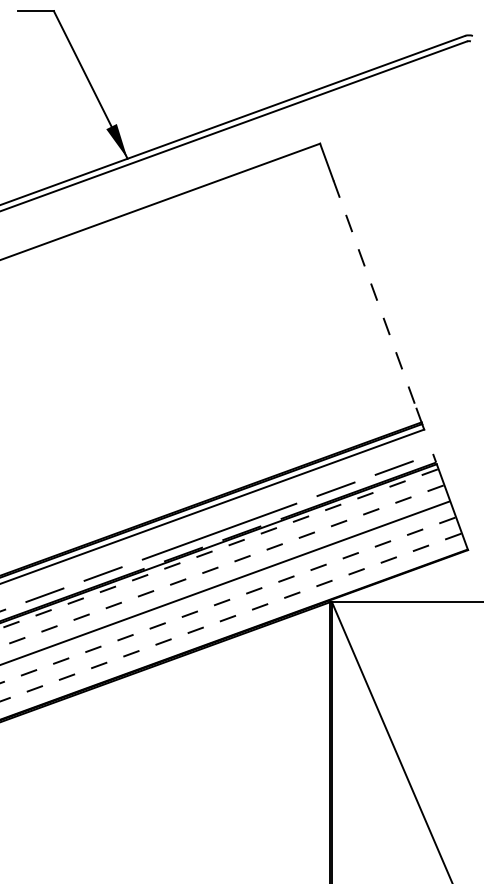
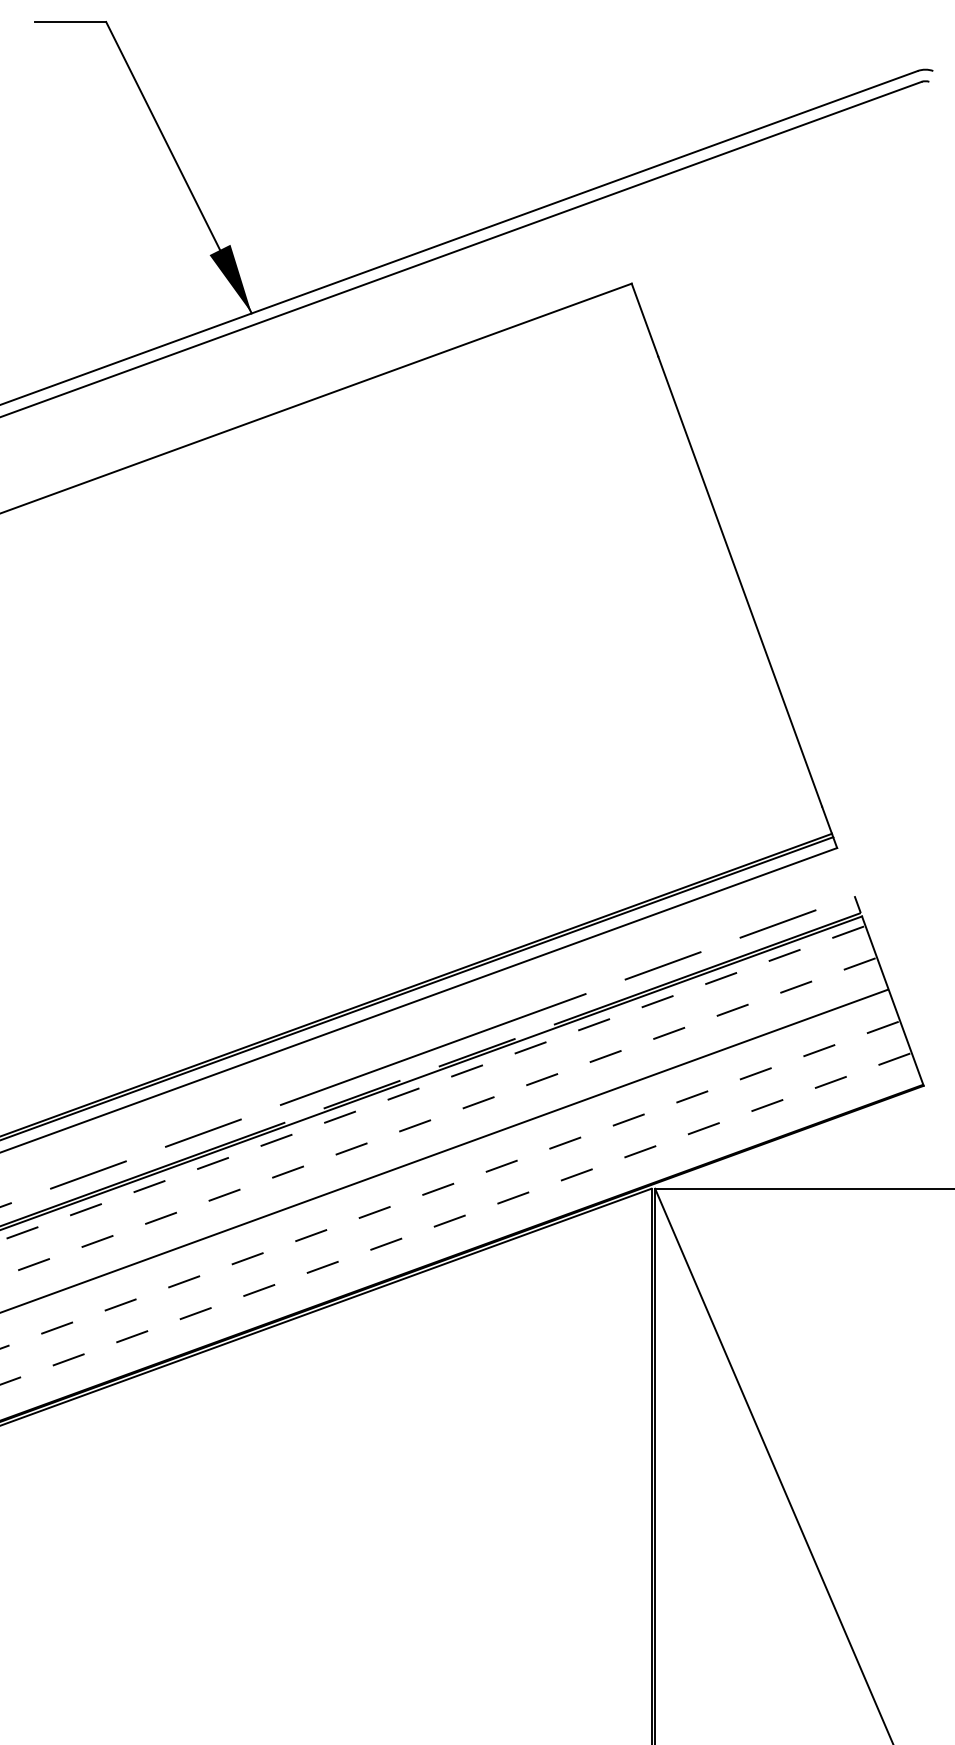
line: (375, 295) -> (741, 583), dashed -> solid

